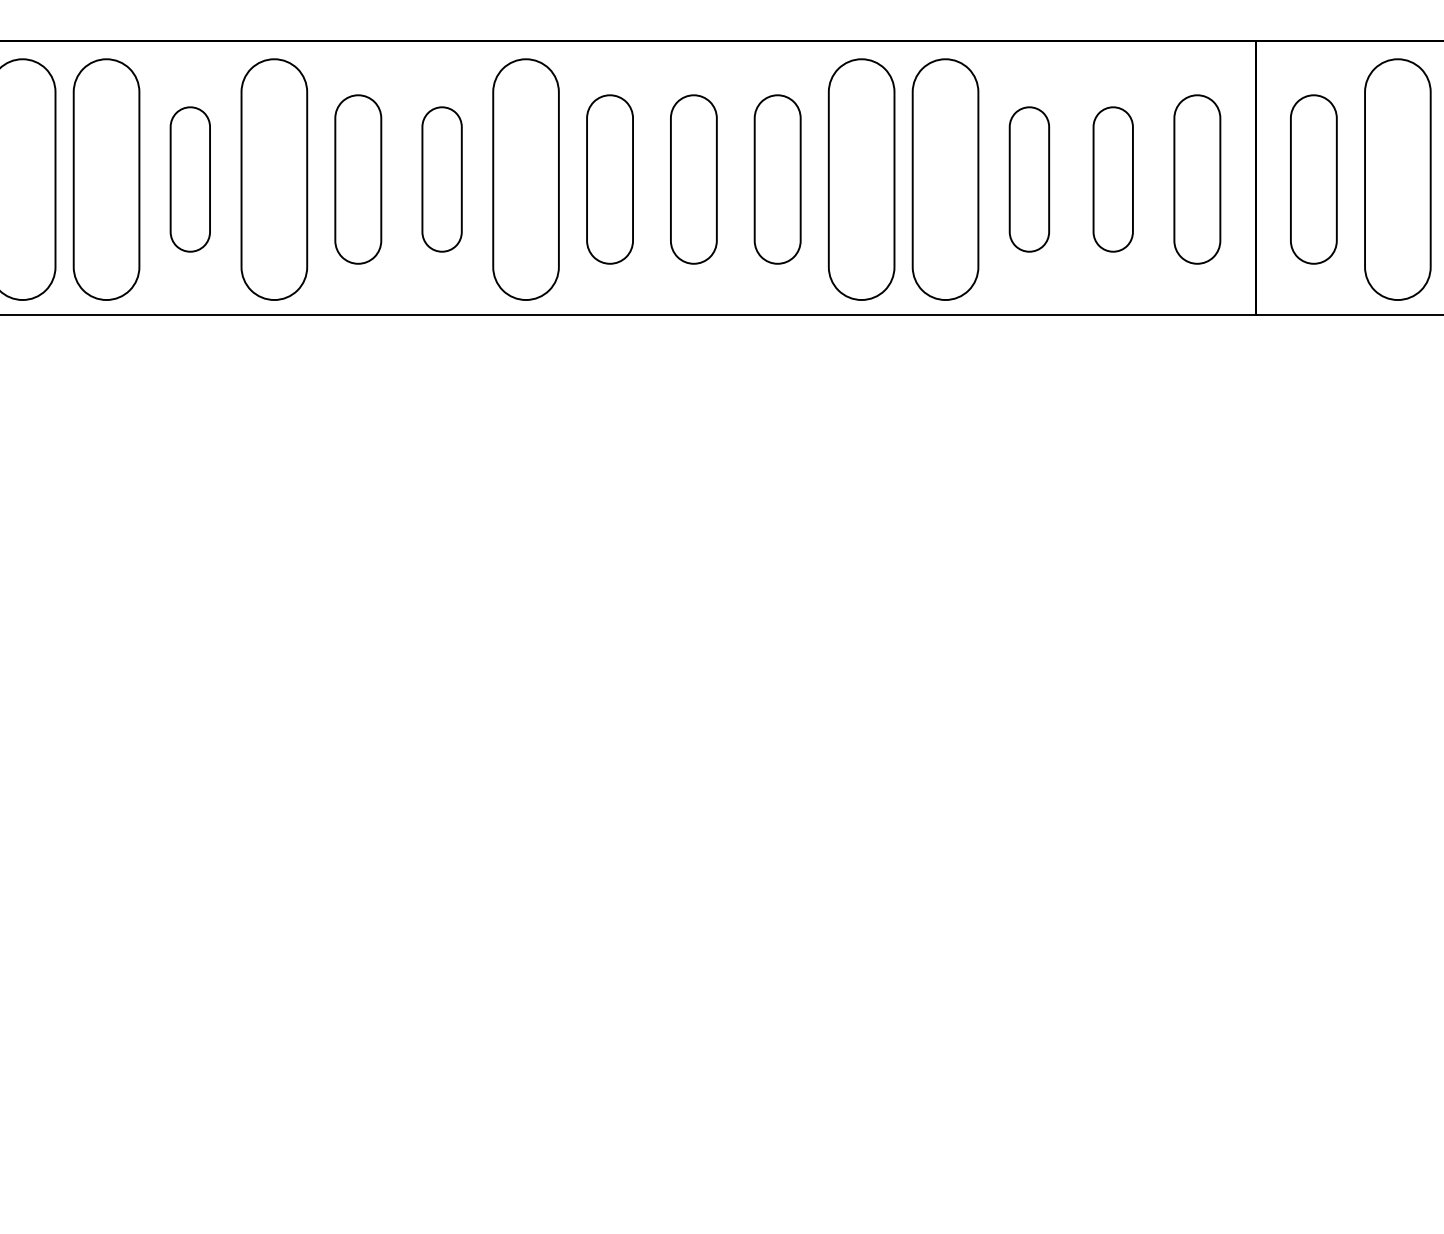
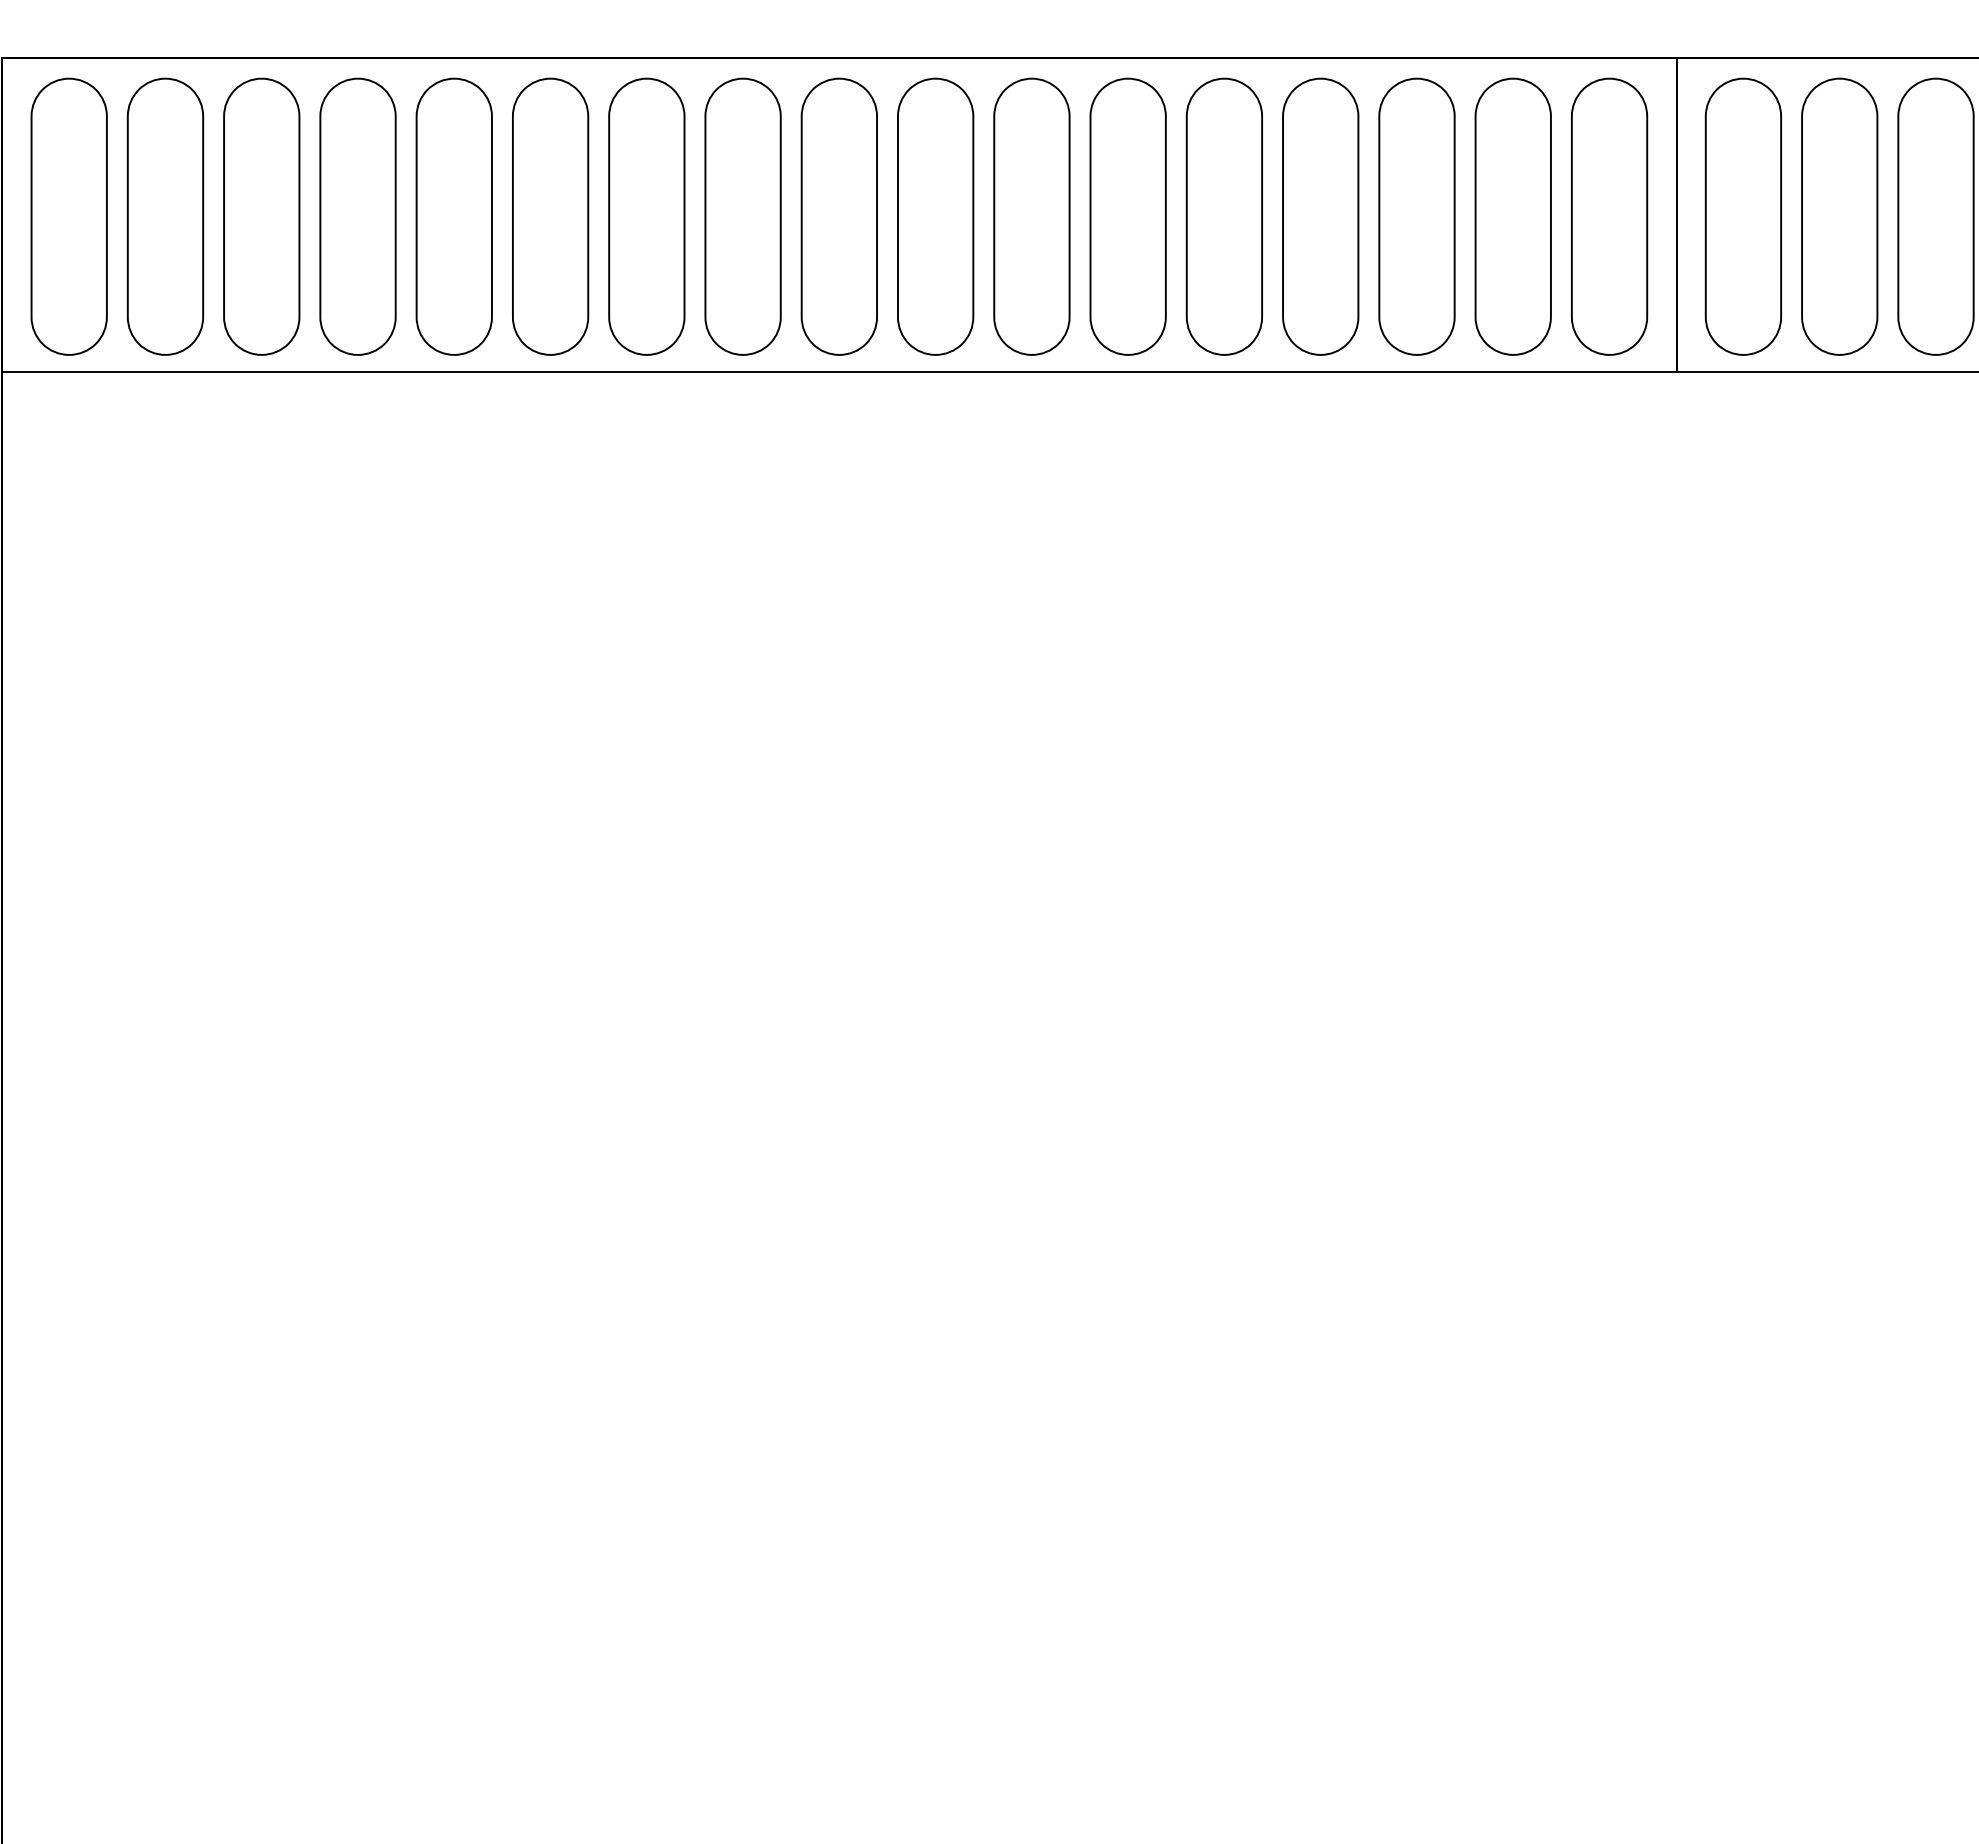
part: (189, 179) -> (453, 216), size x1.67
part: (357, 179) -> (646, 216), size x1.43
part: (441, 179) -> (742, 216), size x1.67
part: (609, 179) -> (935, 216), size x1.43
part: (693, 179) -> (1031, 216), size x1.43
part: (777, 179) -> (1127, 216), size x1.43
part: (1029, 179) -> (1416, 216), size x1.67
part: (1112, 179) -> (1512, 216), size x1.67
part: (1197, 179) -> (1609, 216), size x1.43
part: (1313, 179) -> (1742, 216), size x1.43

